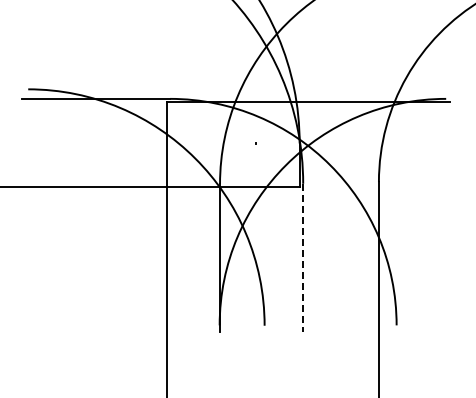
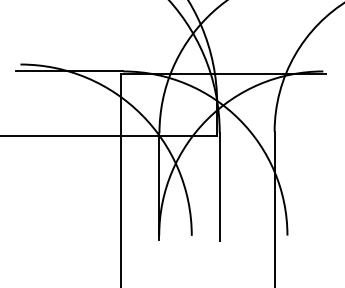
line: (303, 258) -> (219, 187), dashed -> solid

